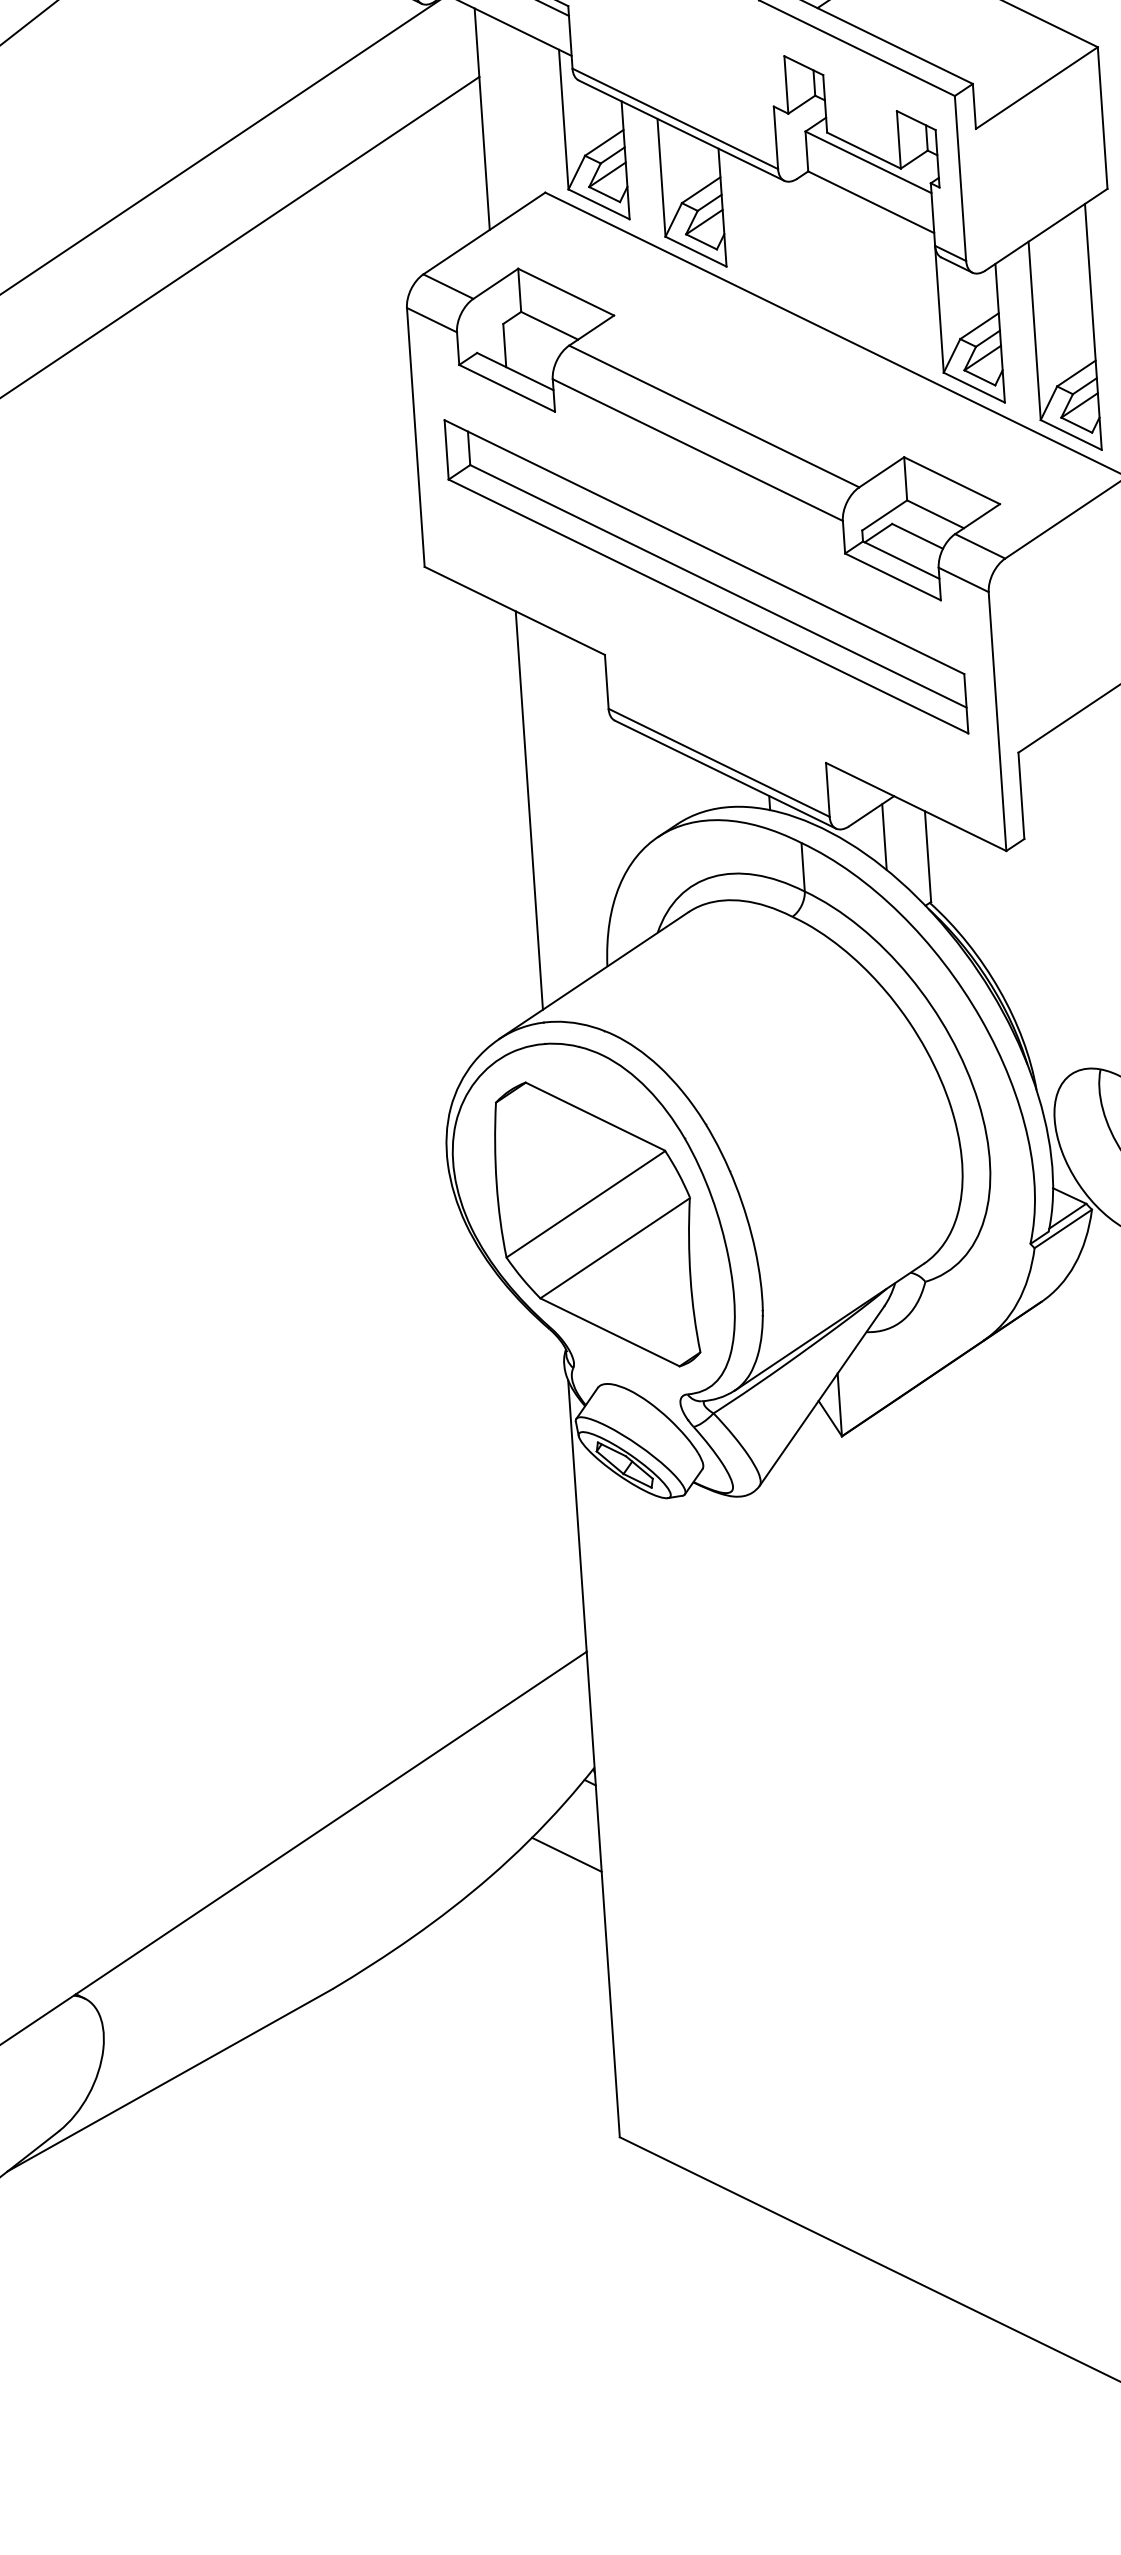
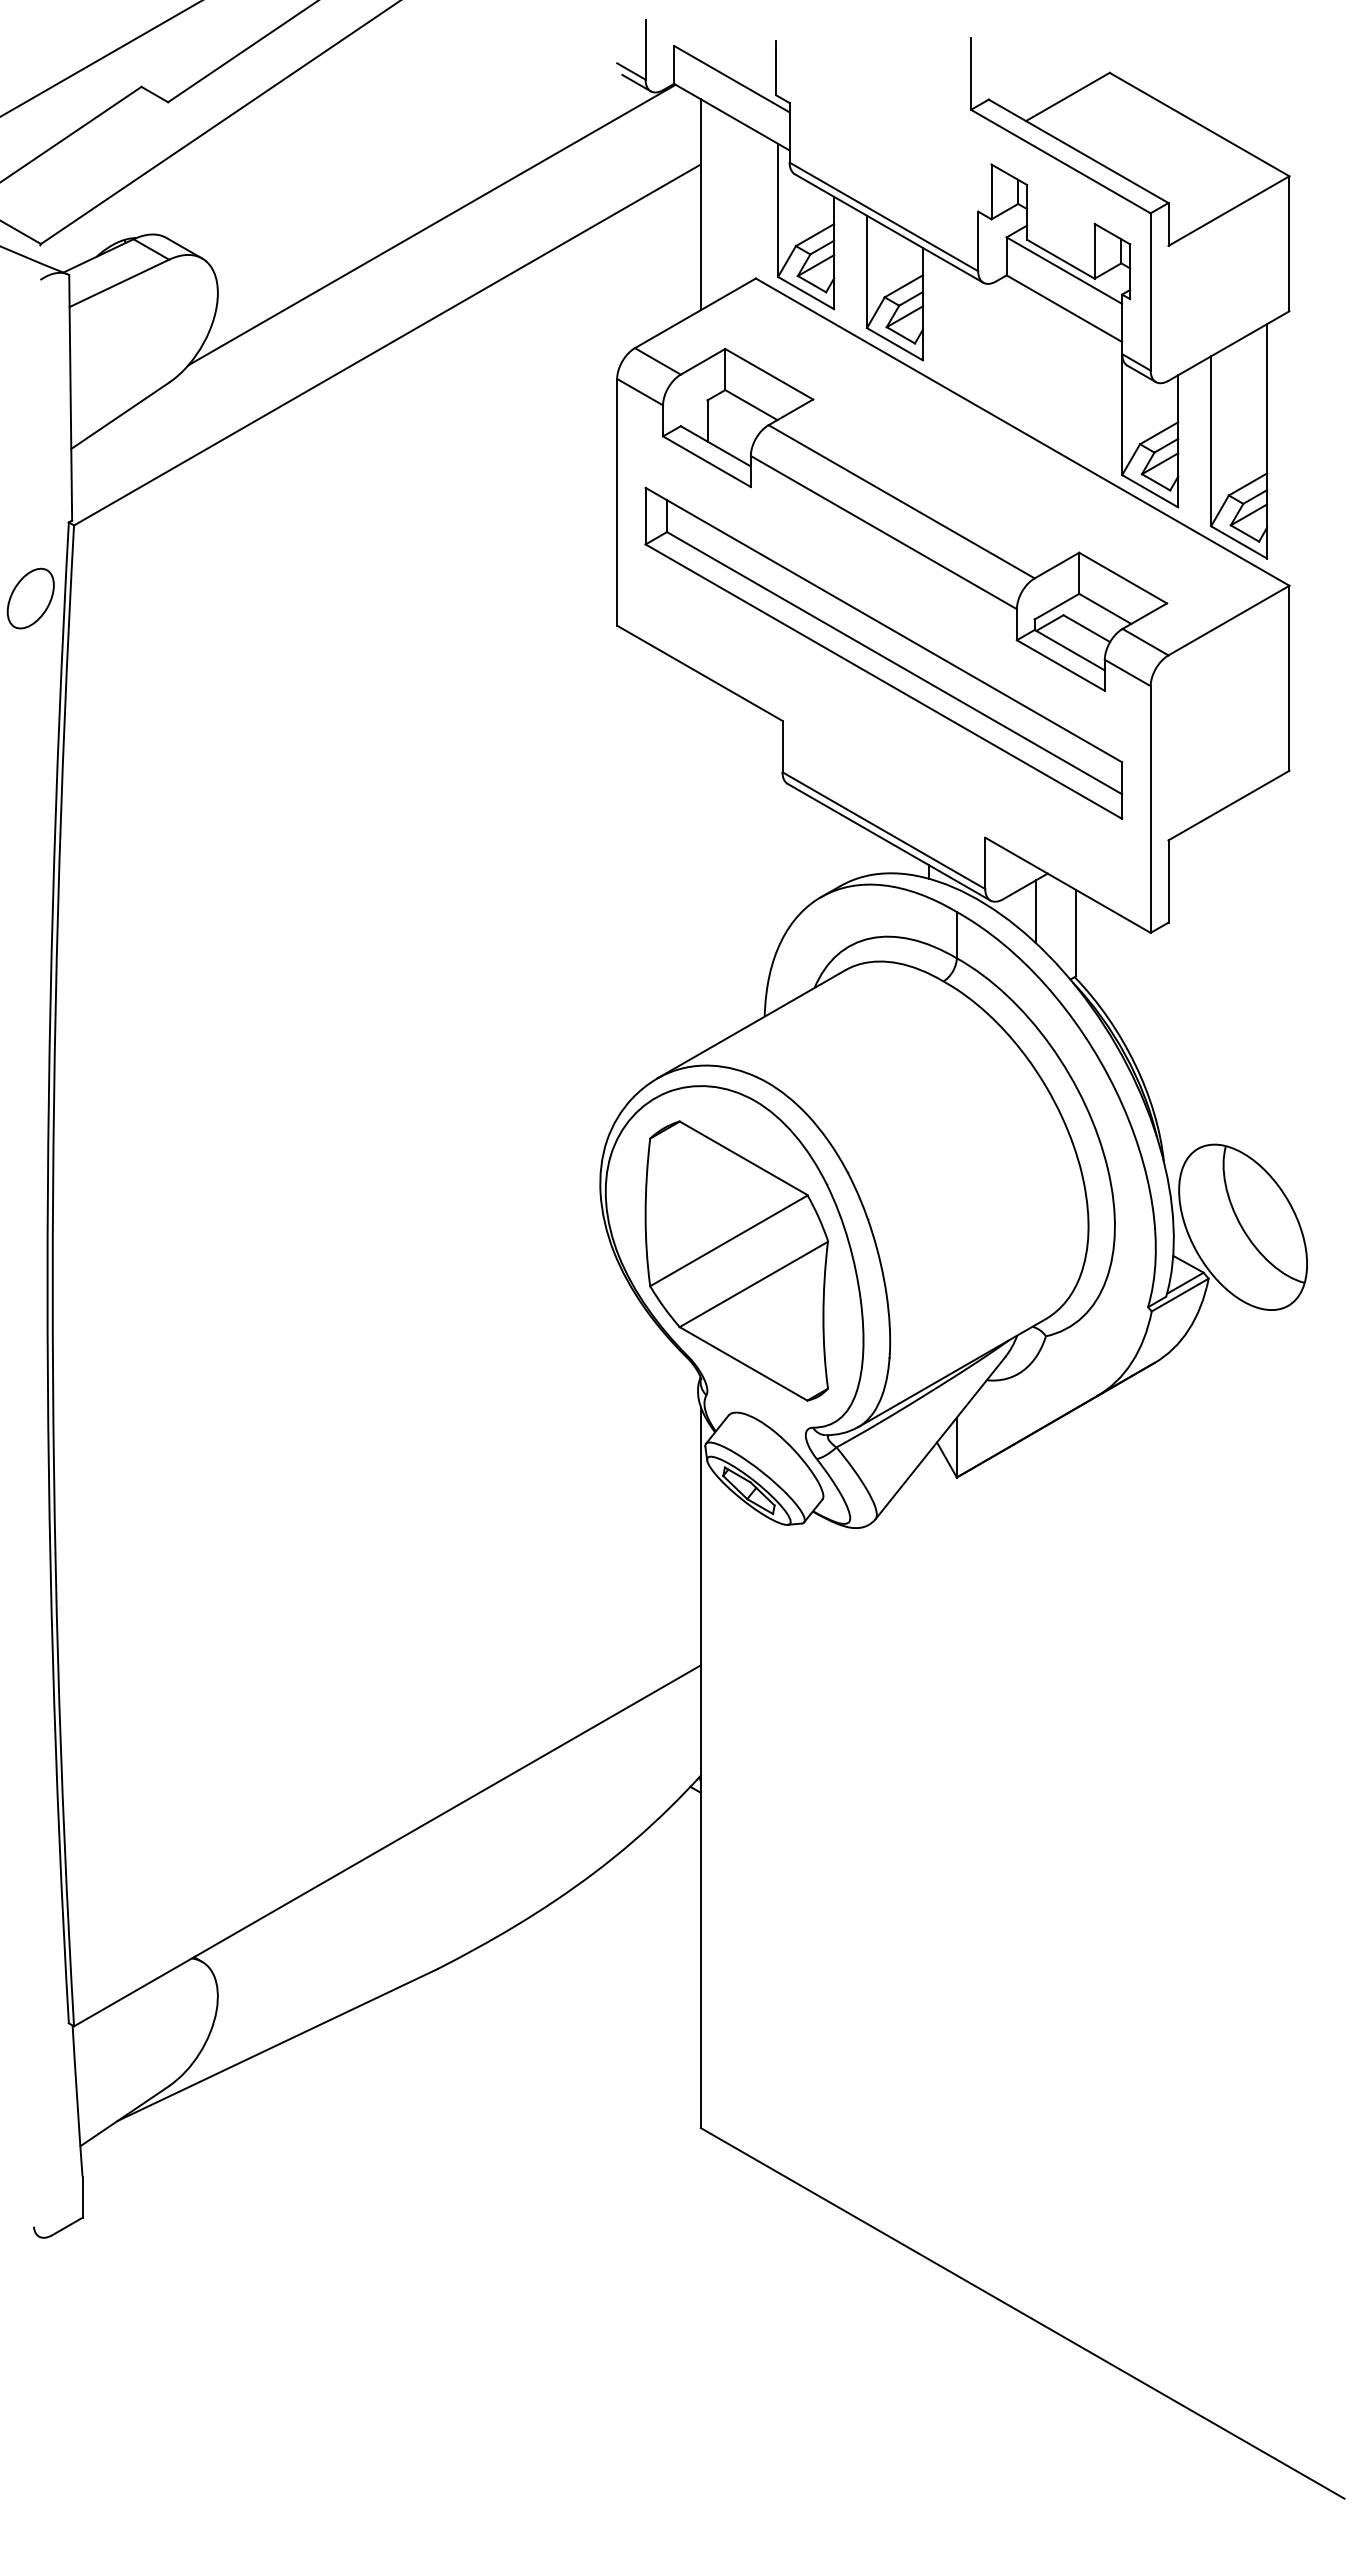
line: (529, 810) -> (700, 863), removed
line: (566, 1854) -> (668, 1856), removed

